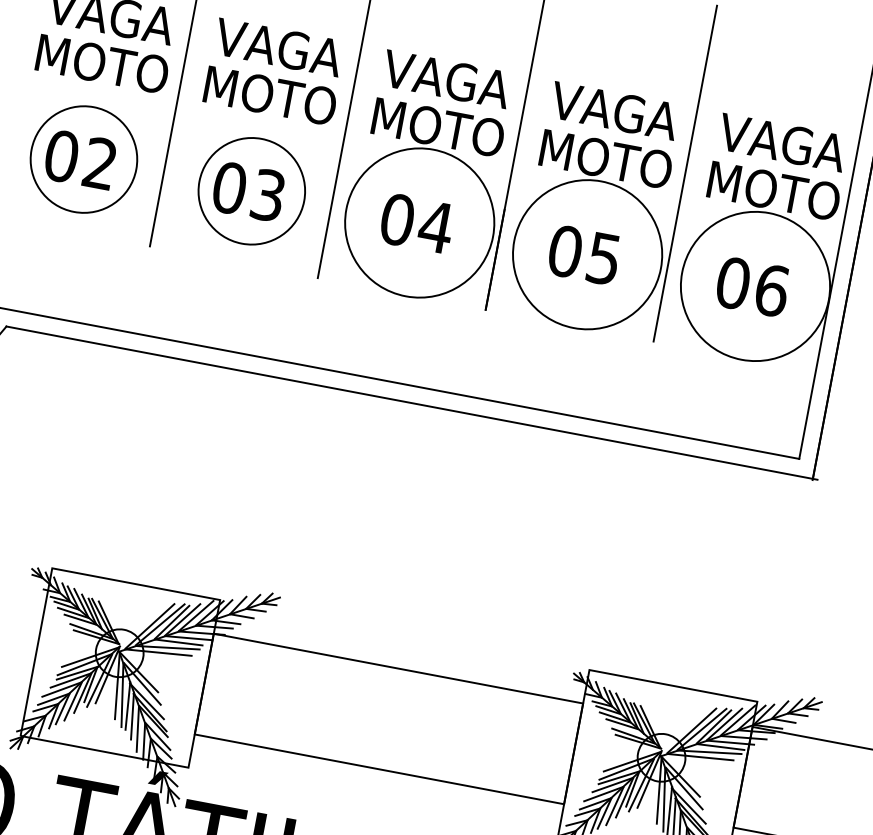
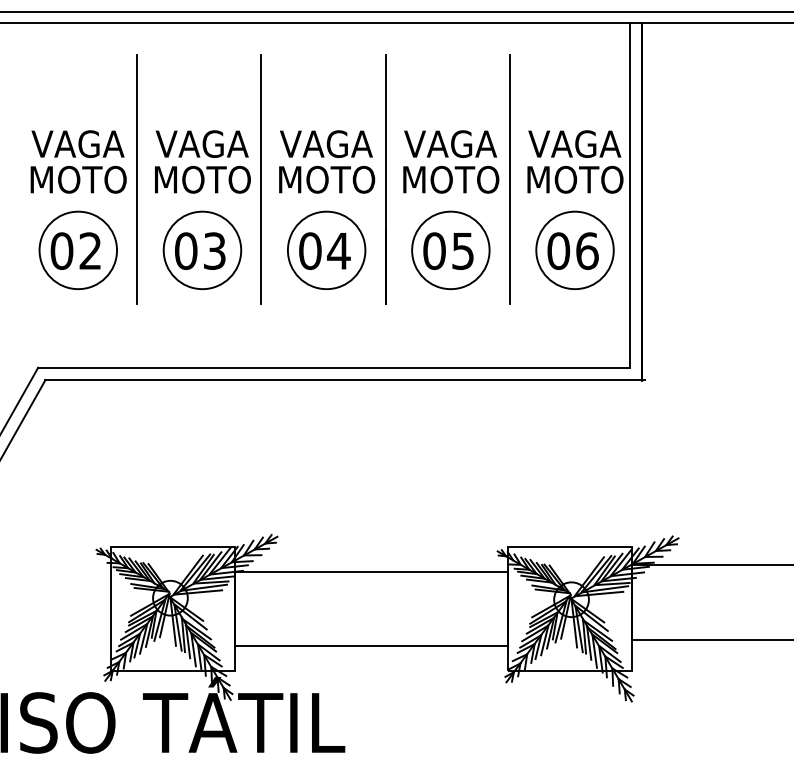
circle: (419, 223) -> (326, 250), size x0.71
circle: (587, 254) -> (450, 250), size x0.71
circle: (754, 286) -> (574, 250), size x0.71

